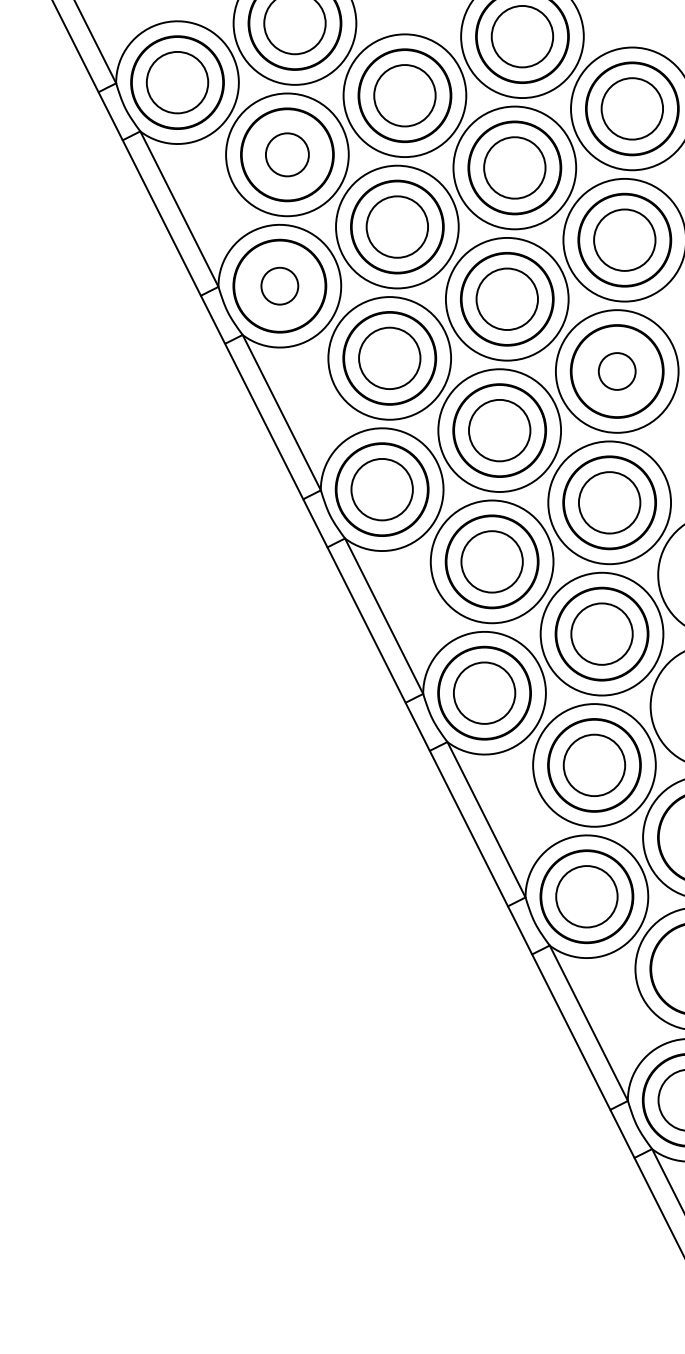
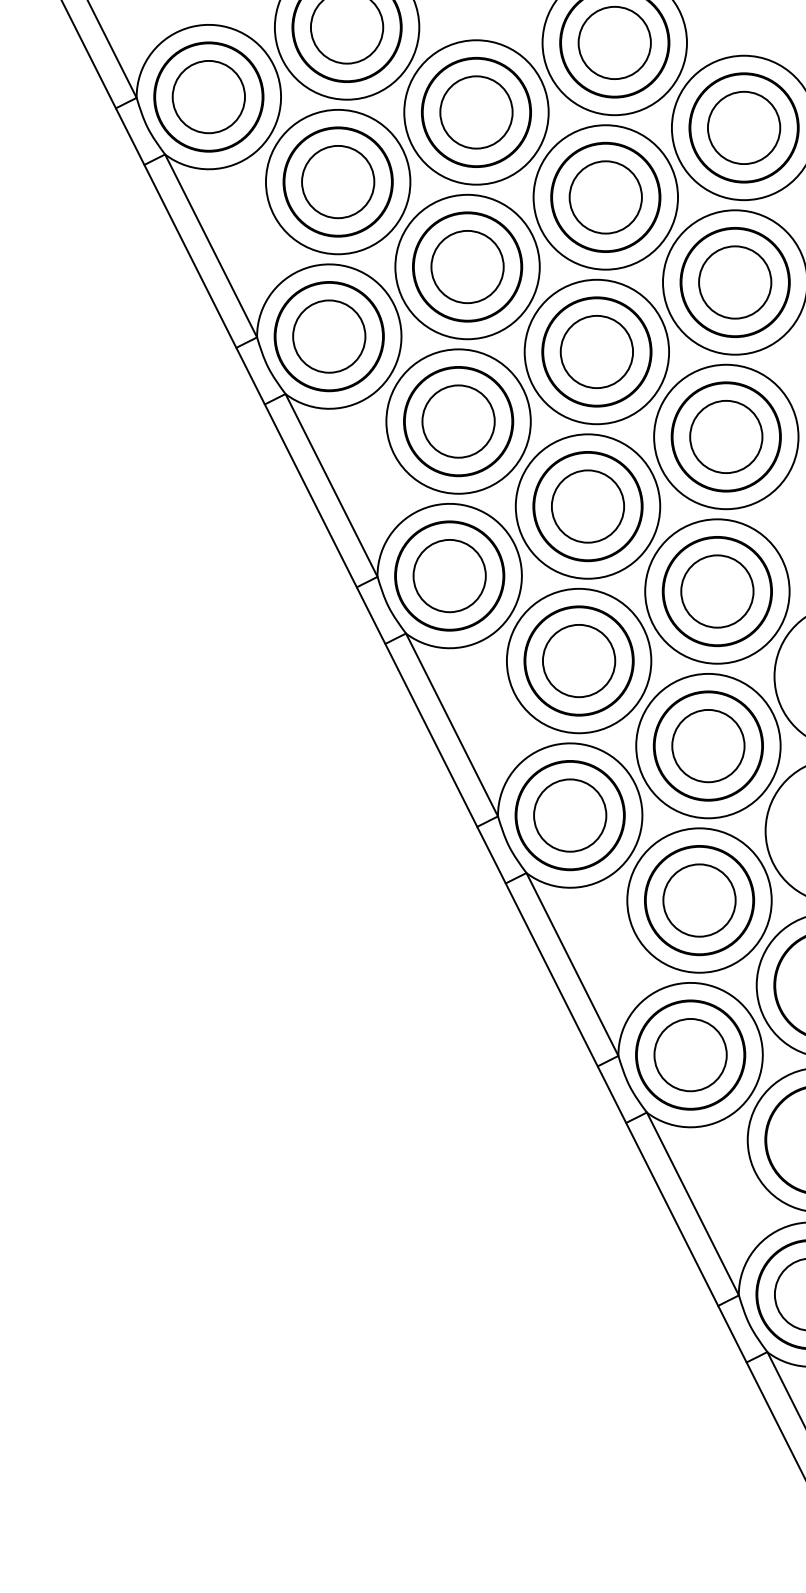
circle: (287, 154) -> (338, 181), size x1.43
circle: (279, 285) -> (328, 335), size x1.67
circle: (616, 371) -> (725, 436), size x1.67

